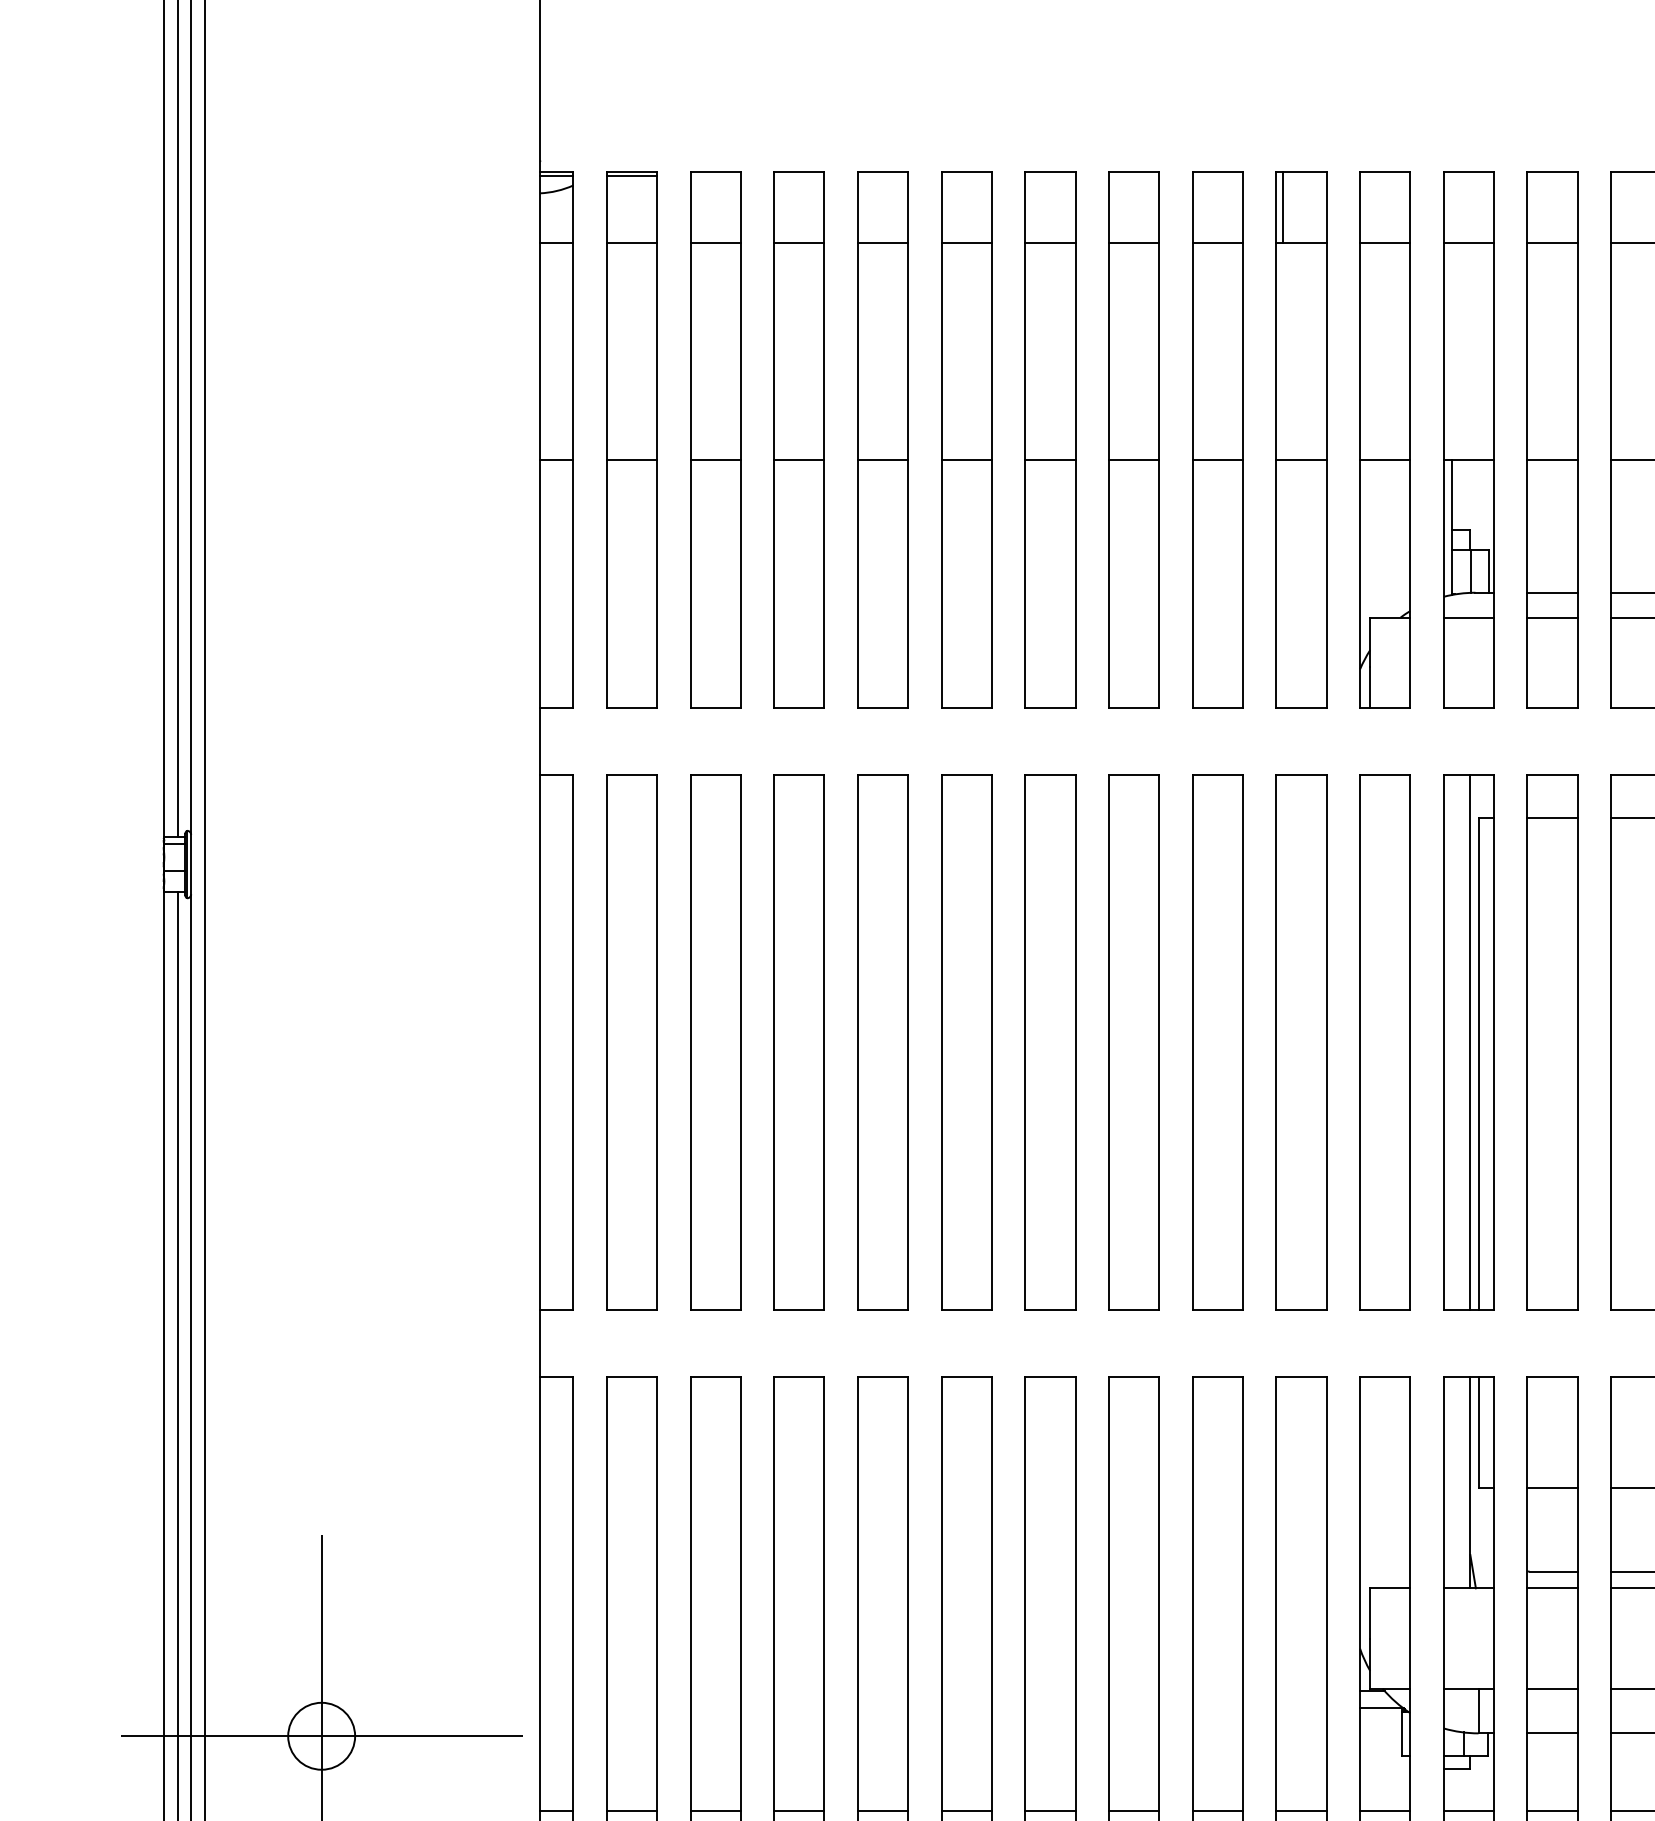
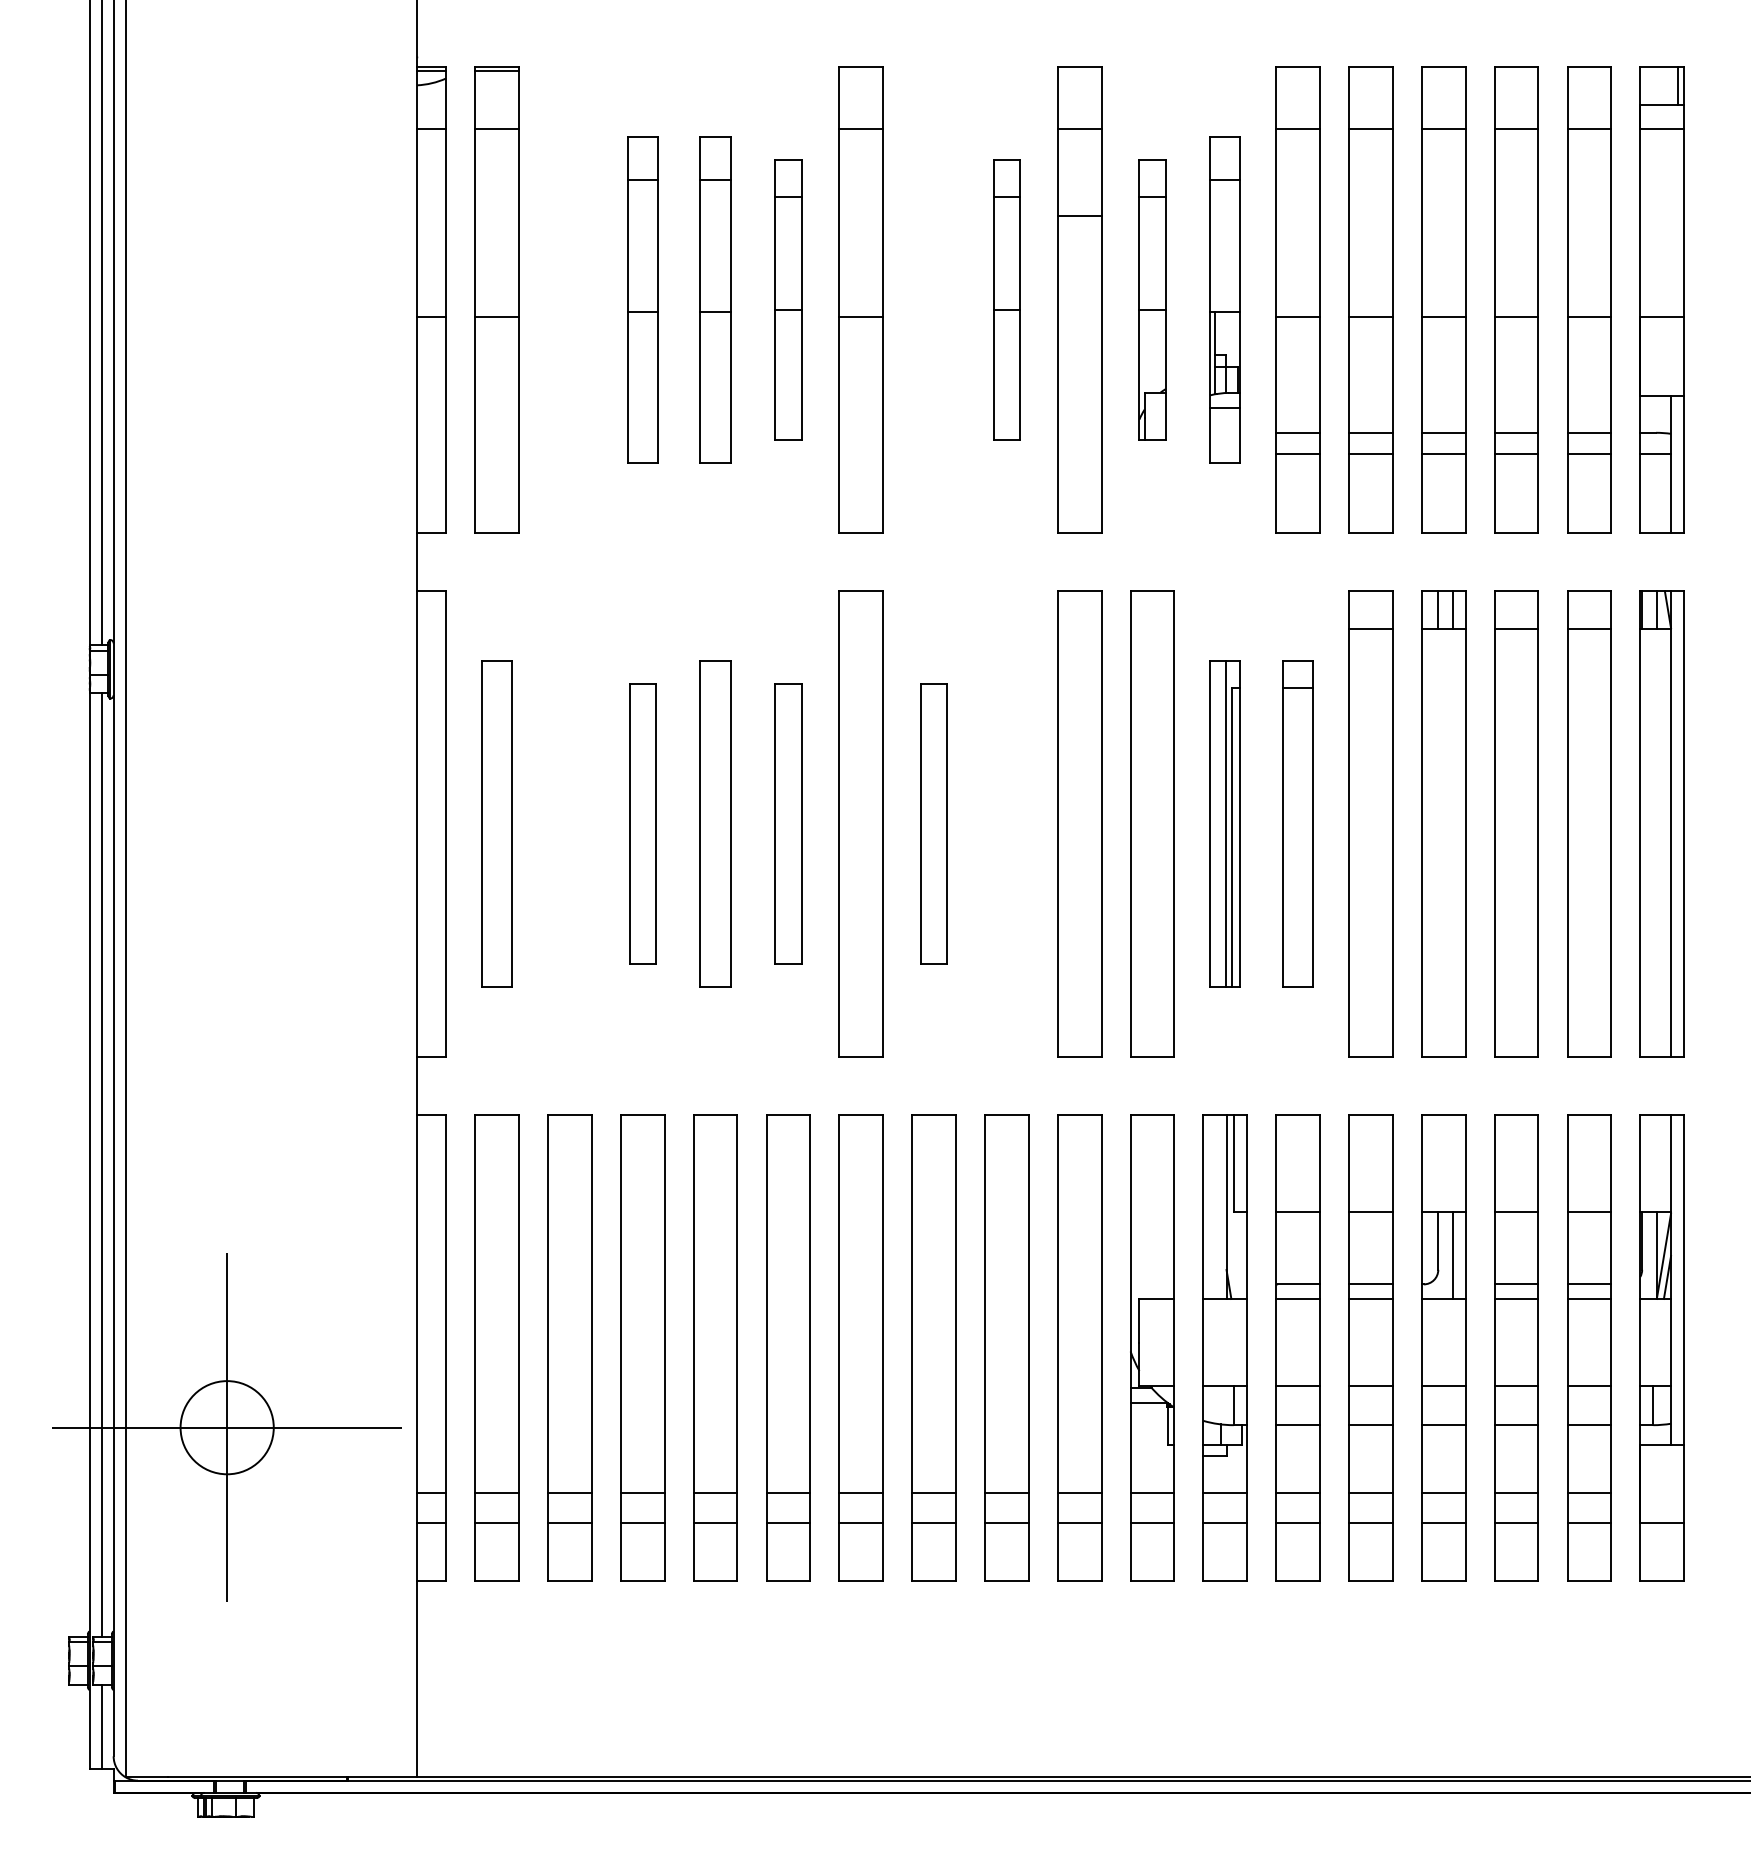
line: (1282, 207) -> (1063, 97), removed
part: (715, 439) -> (569, 299), removed
part: (799, 439) -> (642, 299), size x0.7
part: (882, 439) -> (715, 299), size x0.7
part: (966, 439) -> (788, 299), size x0.6
part: (1133, 439) -> (933, 299), removed
part: (1217, 439) -> (1006, 299), size x0.6
part: (1385, 439) -> (1152, 299), size x0.6
part: (1467, 439) -> (1224, 299), size x0.7
line: (1301, 460) -> (1079, 216), moved
part: (631, 1041) -> (496, 823), size x0.7
part: (715, 1041) -> (569, 823), removed
part: (799, 1041) -> (642, 823), size x0.6
part: (882, 1041) -> (715, 823), size x0.7
part: (966, 1041) -> (788, 823), size x0.6
part: (1133, 1041) -> (933, 823), size x0.6
part: (1217, 1041) -> (1006, 823), removed
part: (1467, 1041) -> (1224, 823), size x0.7
part: (1551, 1041) -> (1297, 823), size x0.7
circle: (322, 1736) -> (227, 1427), size x1.6

